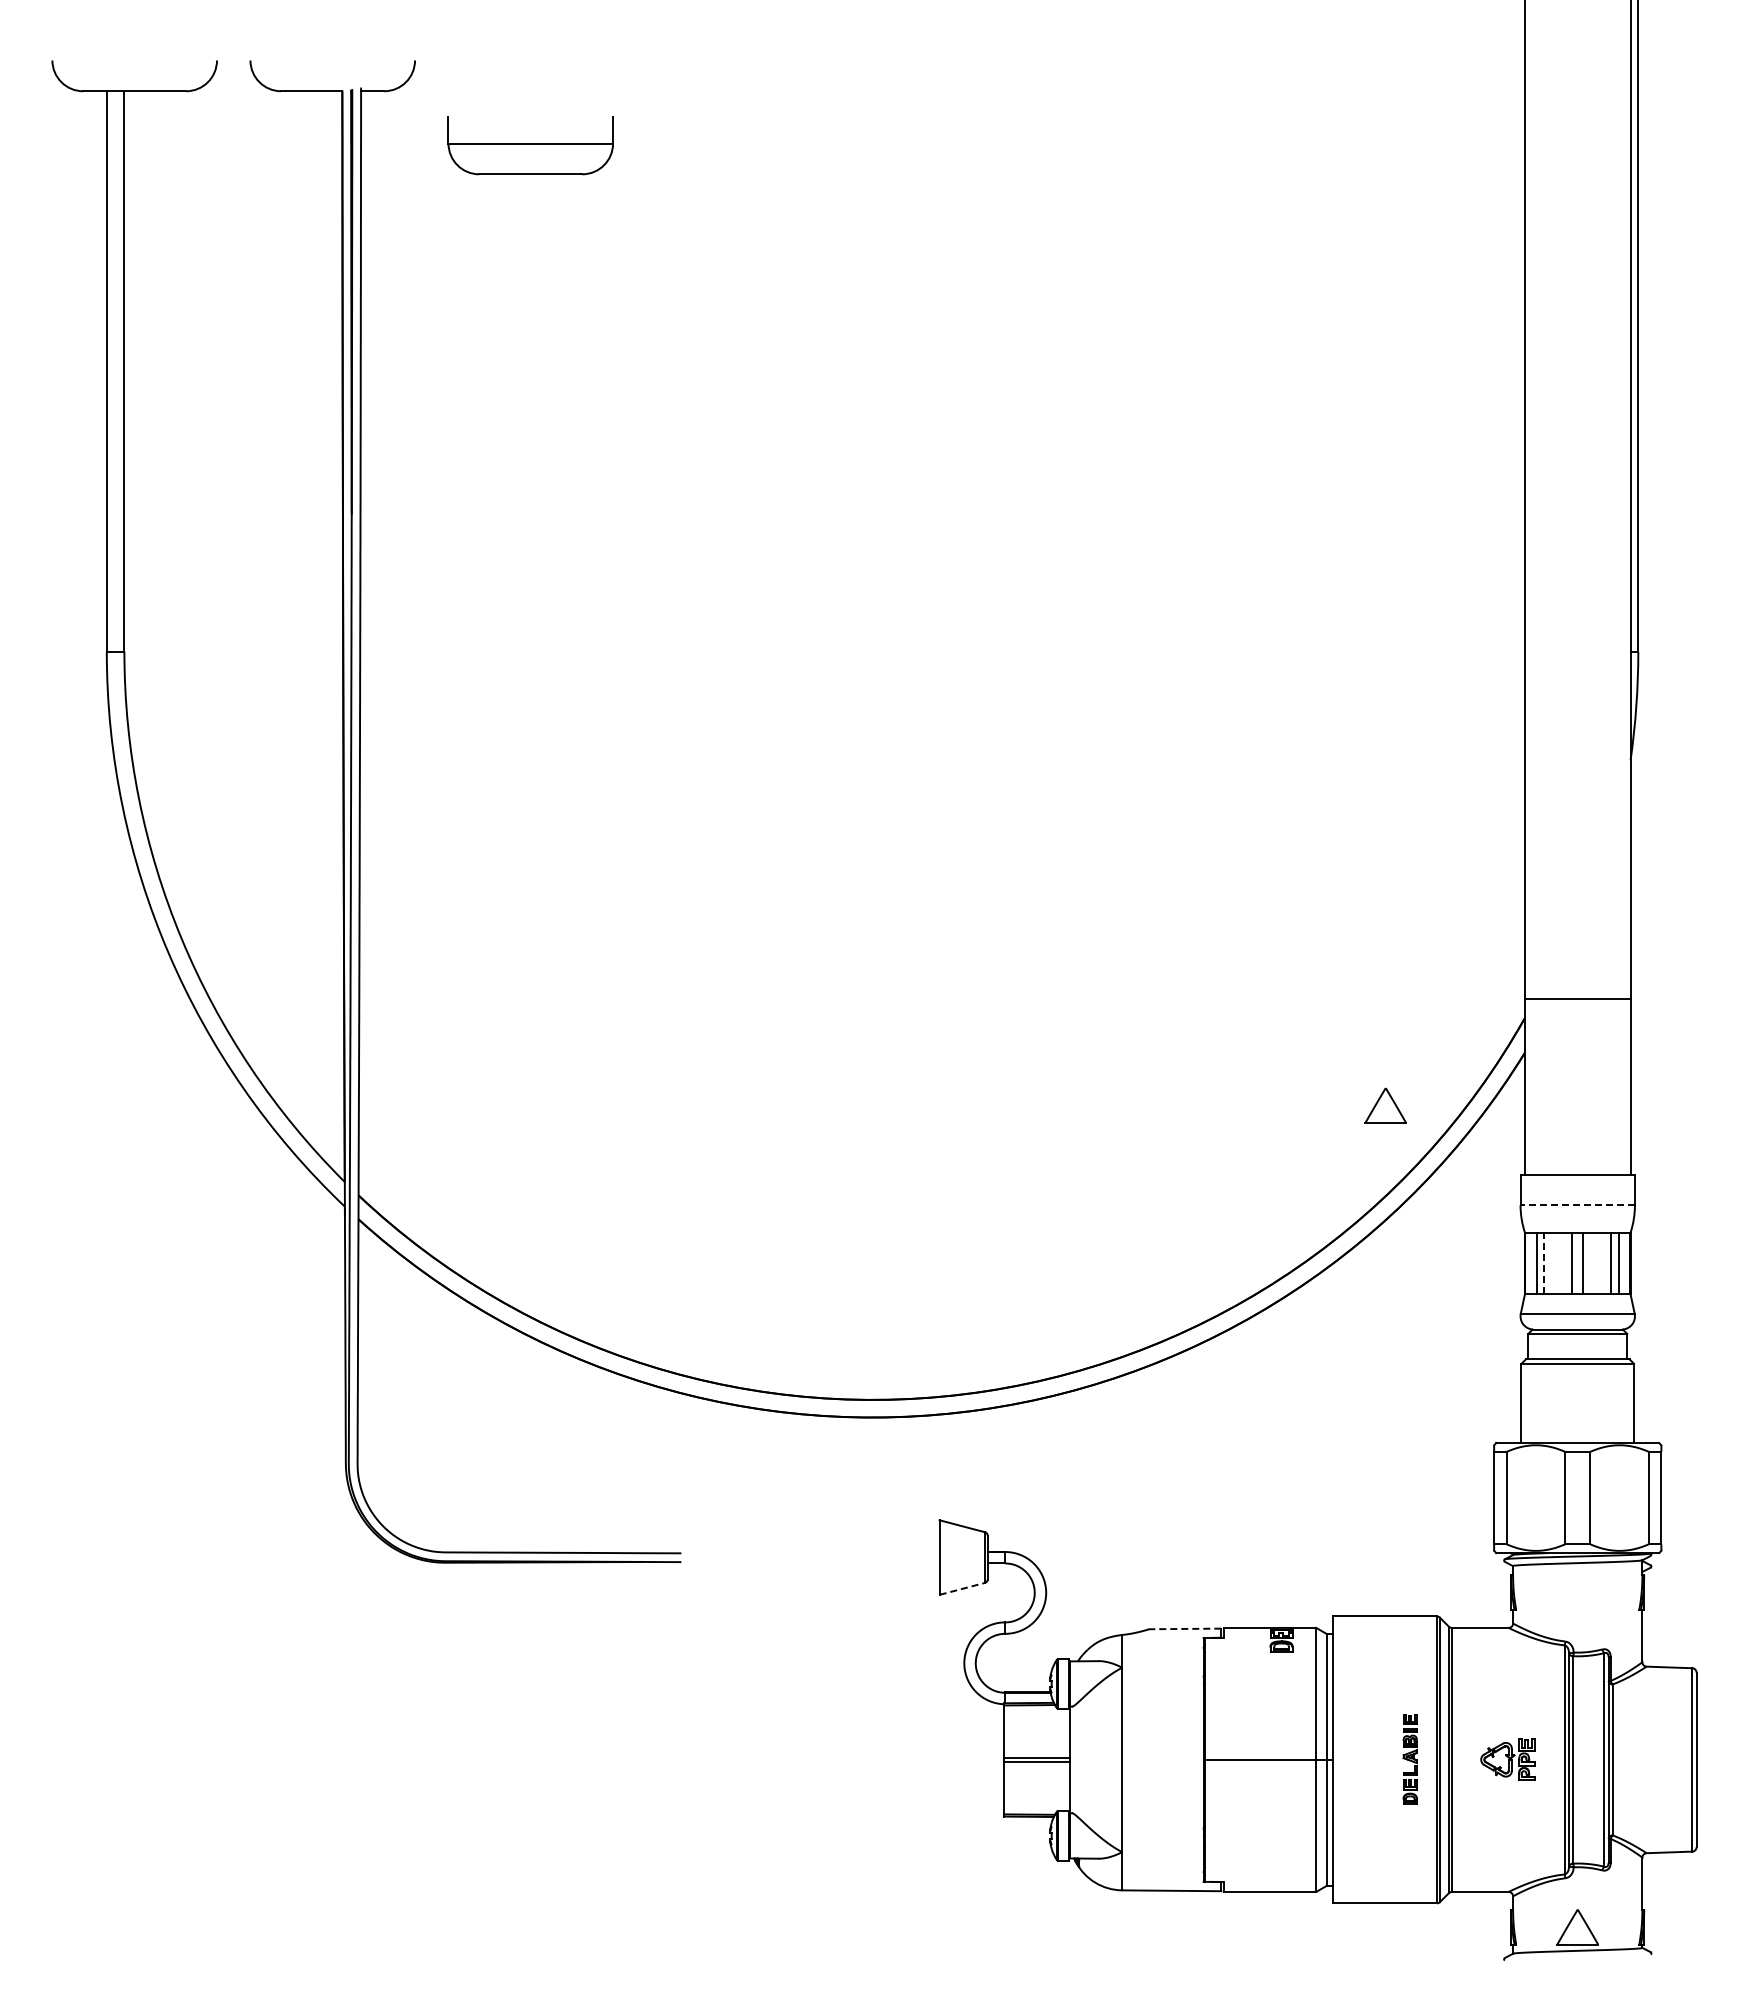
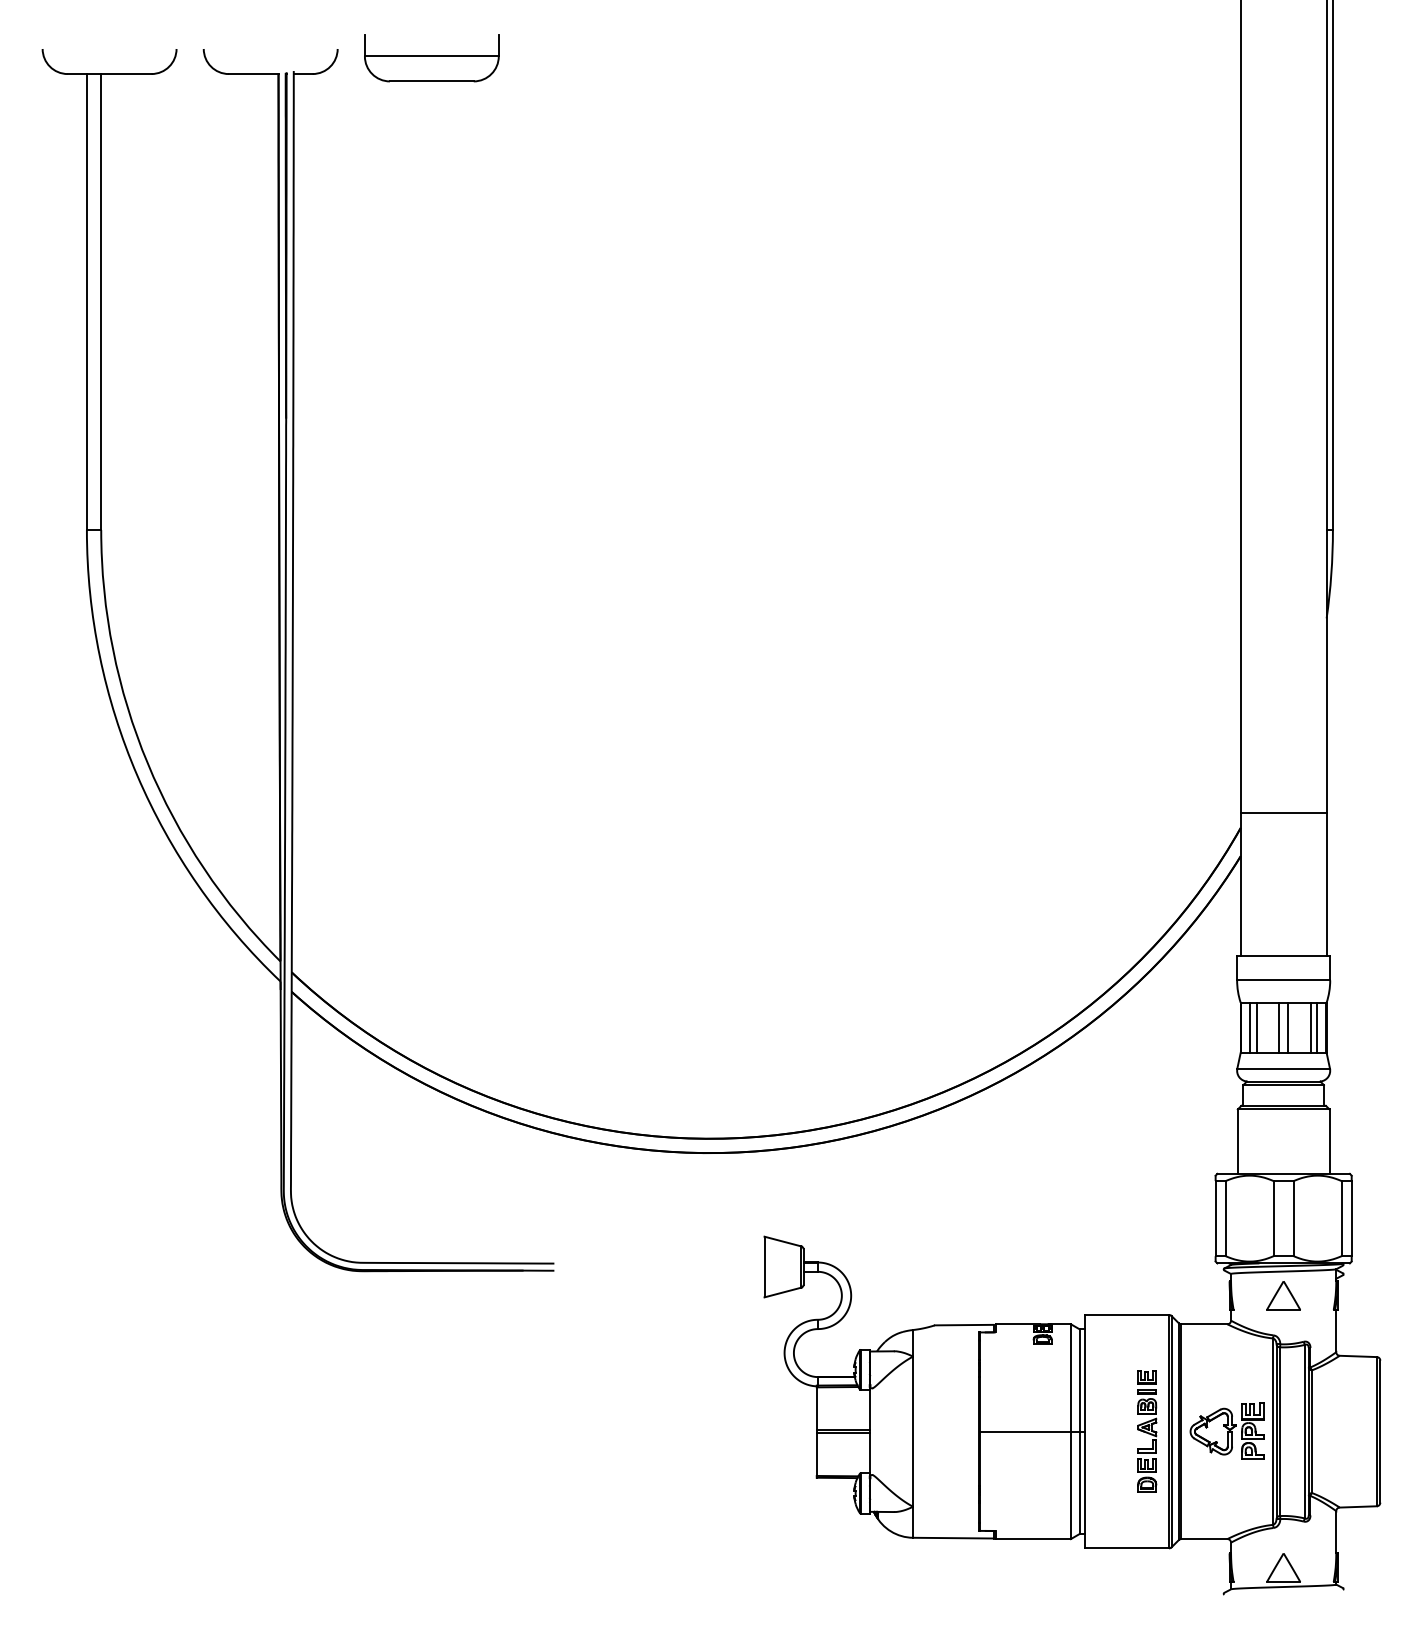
part: (530, 145) -> (431, 57), moved
part: (1385, 1105) -> (1283, 1295), moved
line: (1577, 1205) -> (1283, 980), dashed -> solid
line: (1544, 1263) -> (1256, 1027), dashed -> solid
line: (962, 1588) -> (783, 1292), dashed -> solid
line: (1184, 1628) -> (963, 1324), dashed -> solid
part: (1410, 1759) -> (1147, 1431), size x1.67
part: (1507, 1759) -> (1226, 1431), size x1.67

